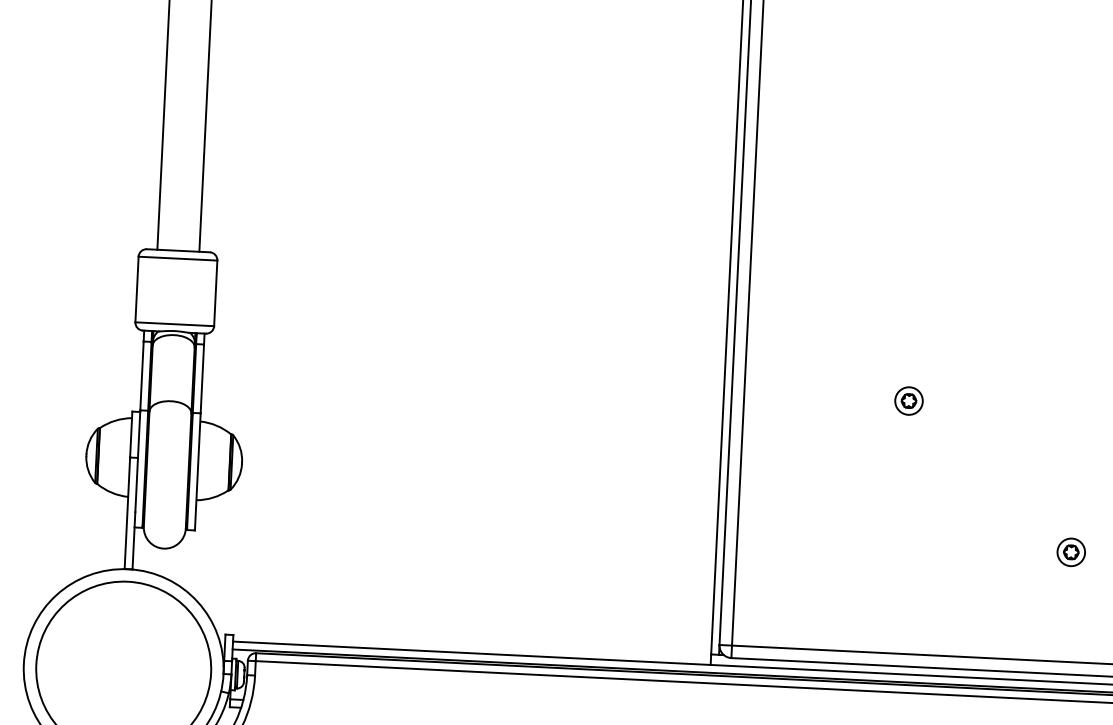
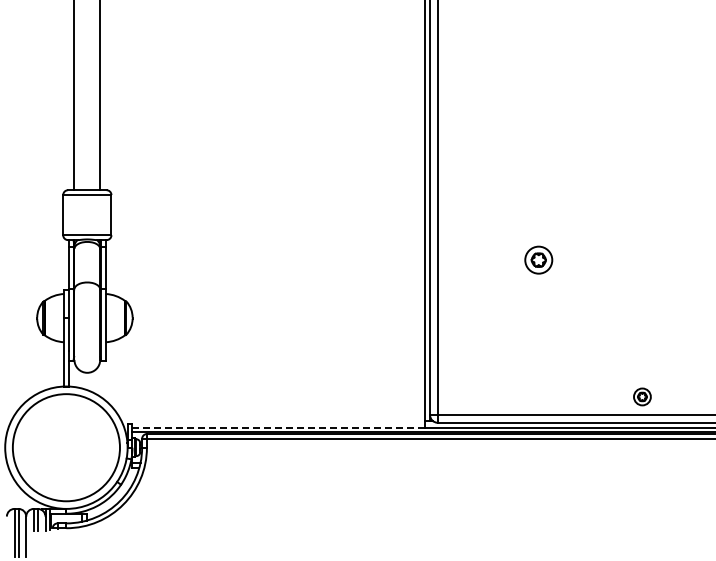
part: (908, 401) -> (538, 260), size x1.6
part: (1071, 551) -> (642, 396), moved
line: (471, 653) -> (278, 427), solid -> dashed

